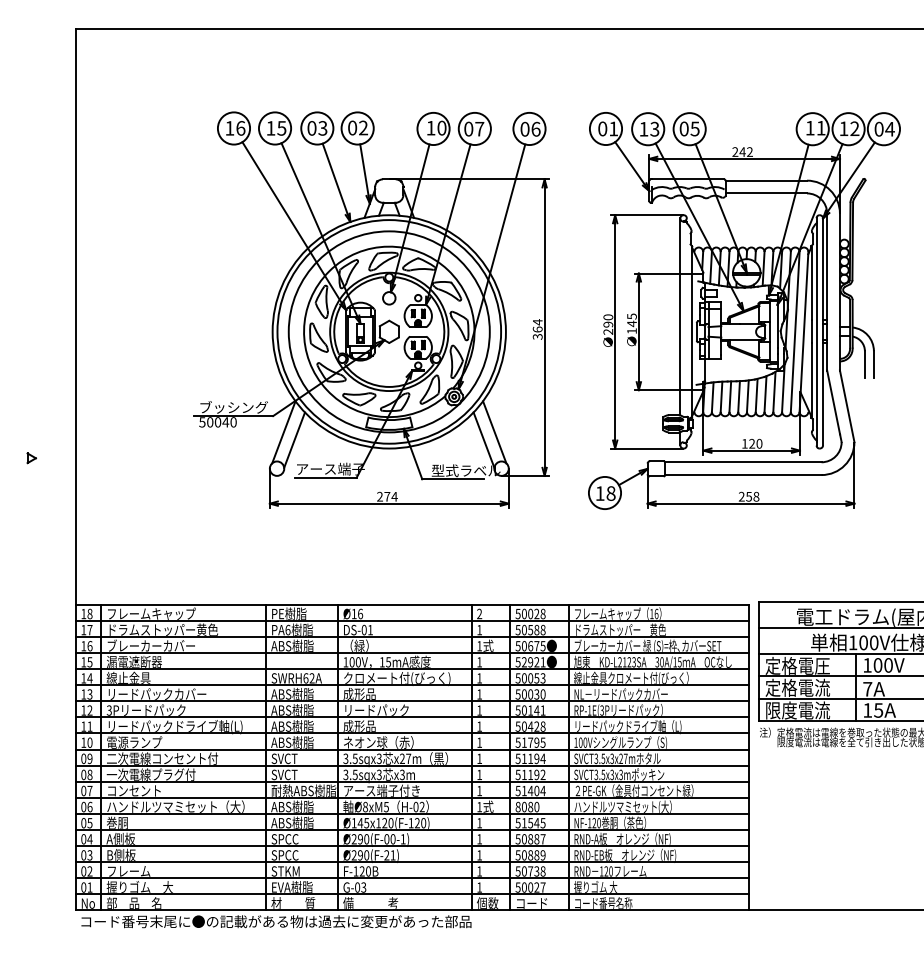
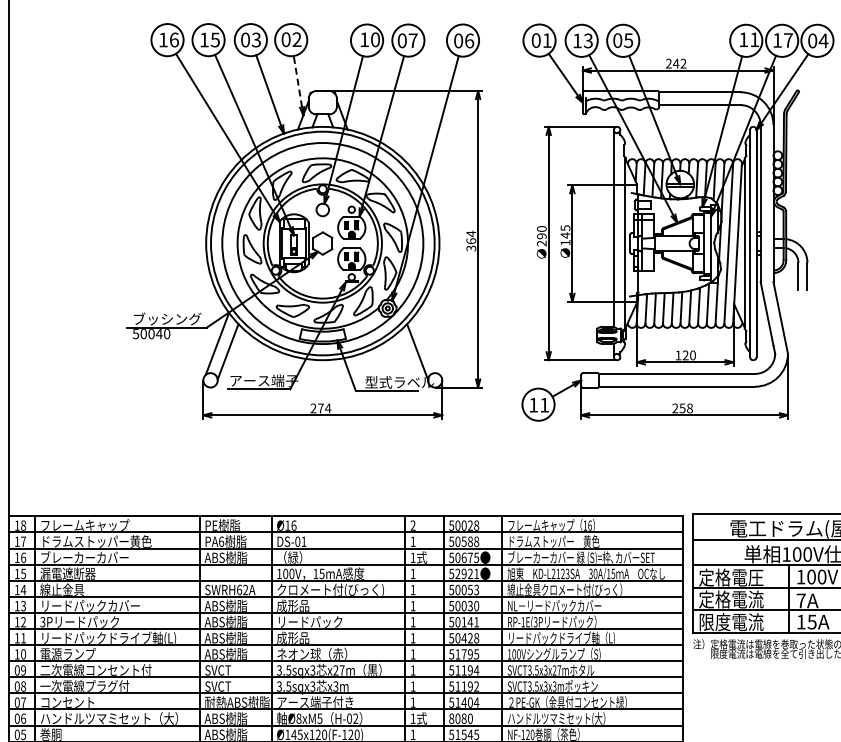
text: (854, 128) -> (788, 40), 12 -> 17
line: (364, 170) -> (298, 82), solid -> dashed
line: (494, 432) -> (428, 344), removed
text: (610, 493) -> (544, 405), 18 -> 11

